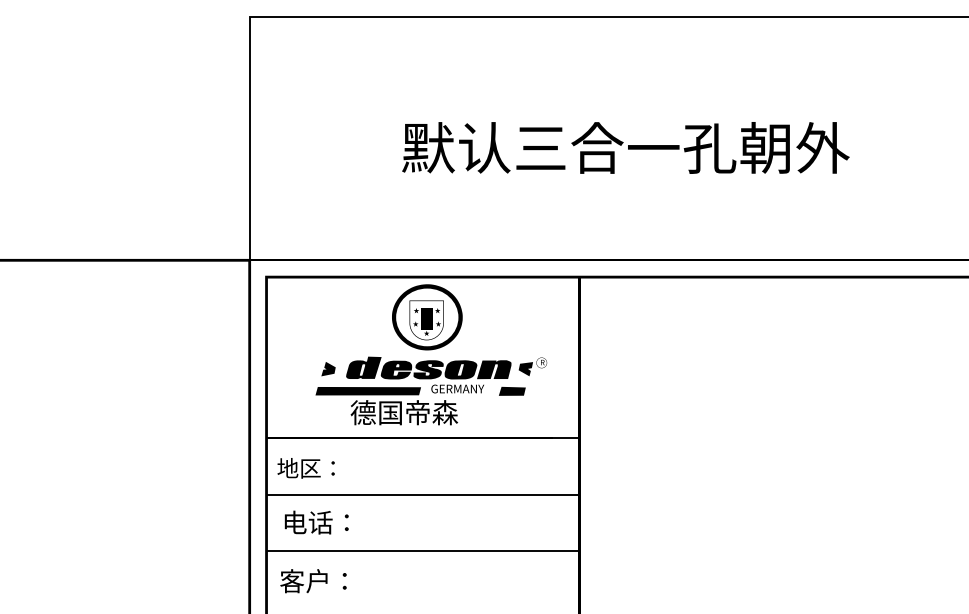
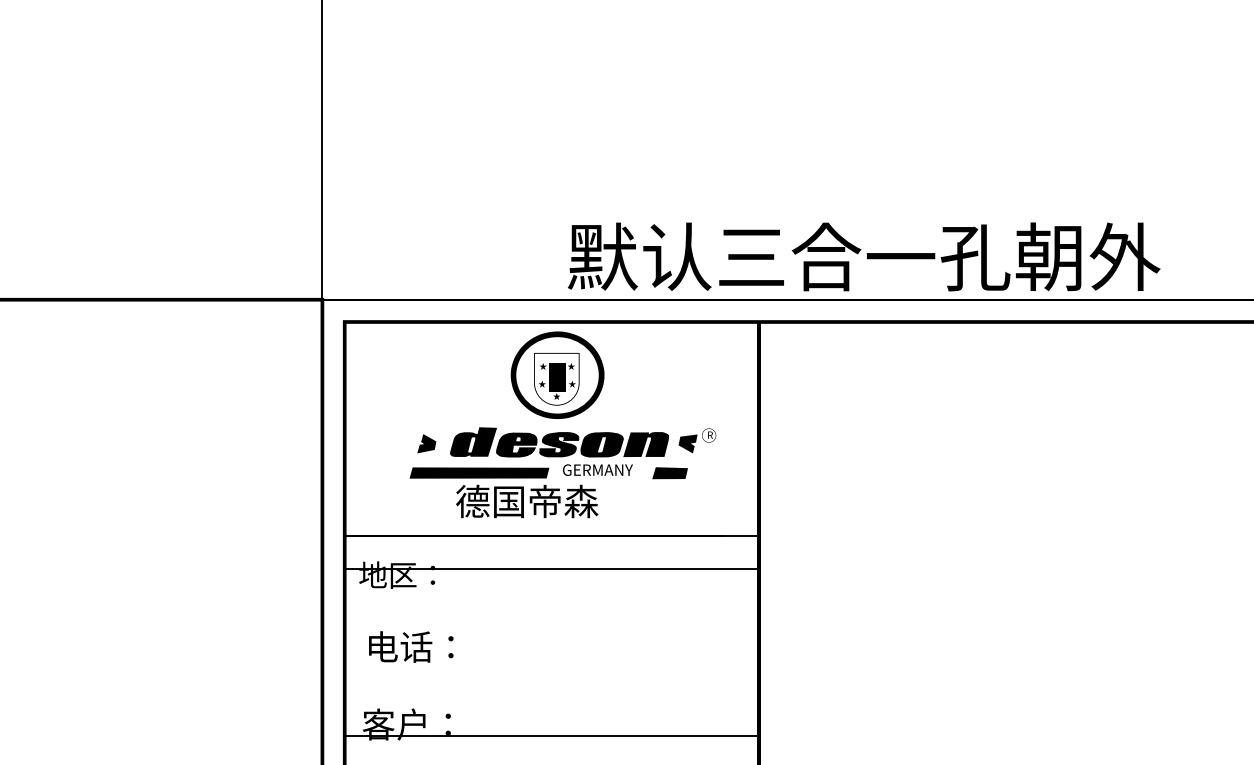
text: (625, 147) -> (863, 256), moved
line: (422, 494) -> (551, 568), moved
line: (423, 550) -> (552, 735), moved

